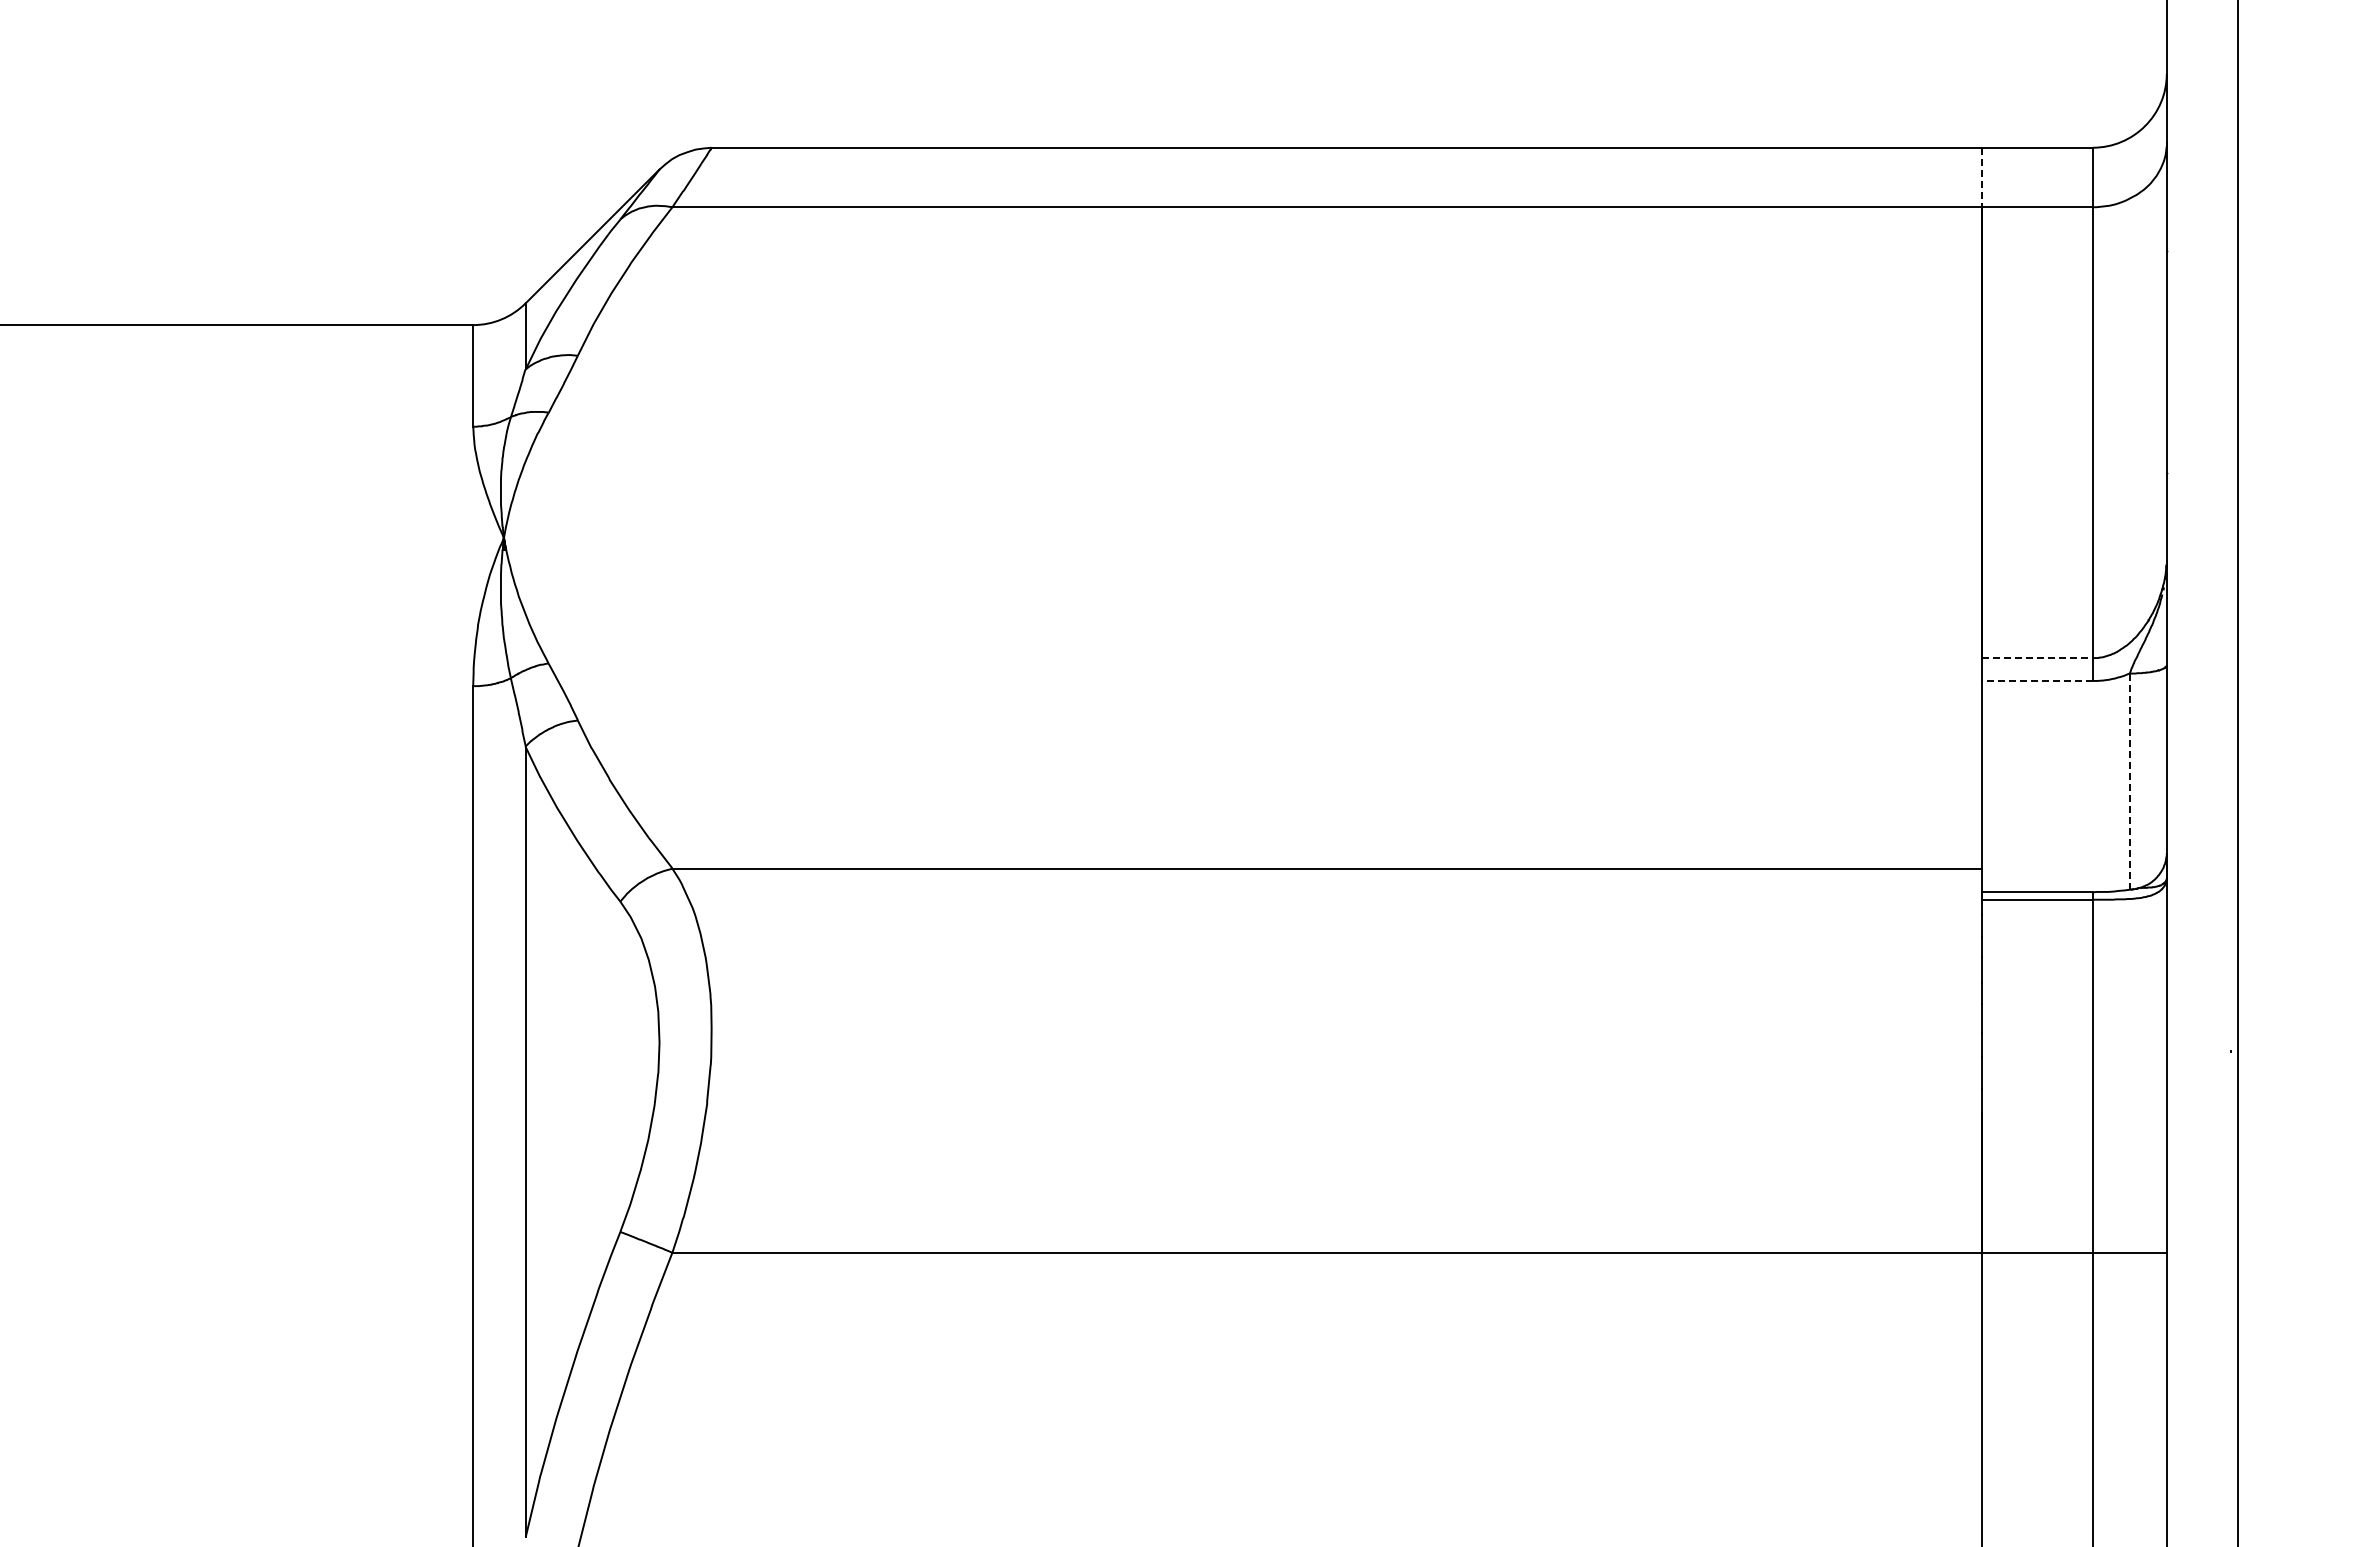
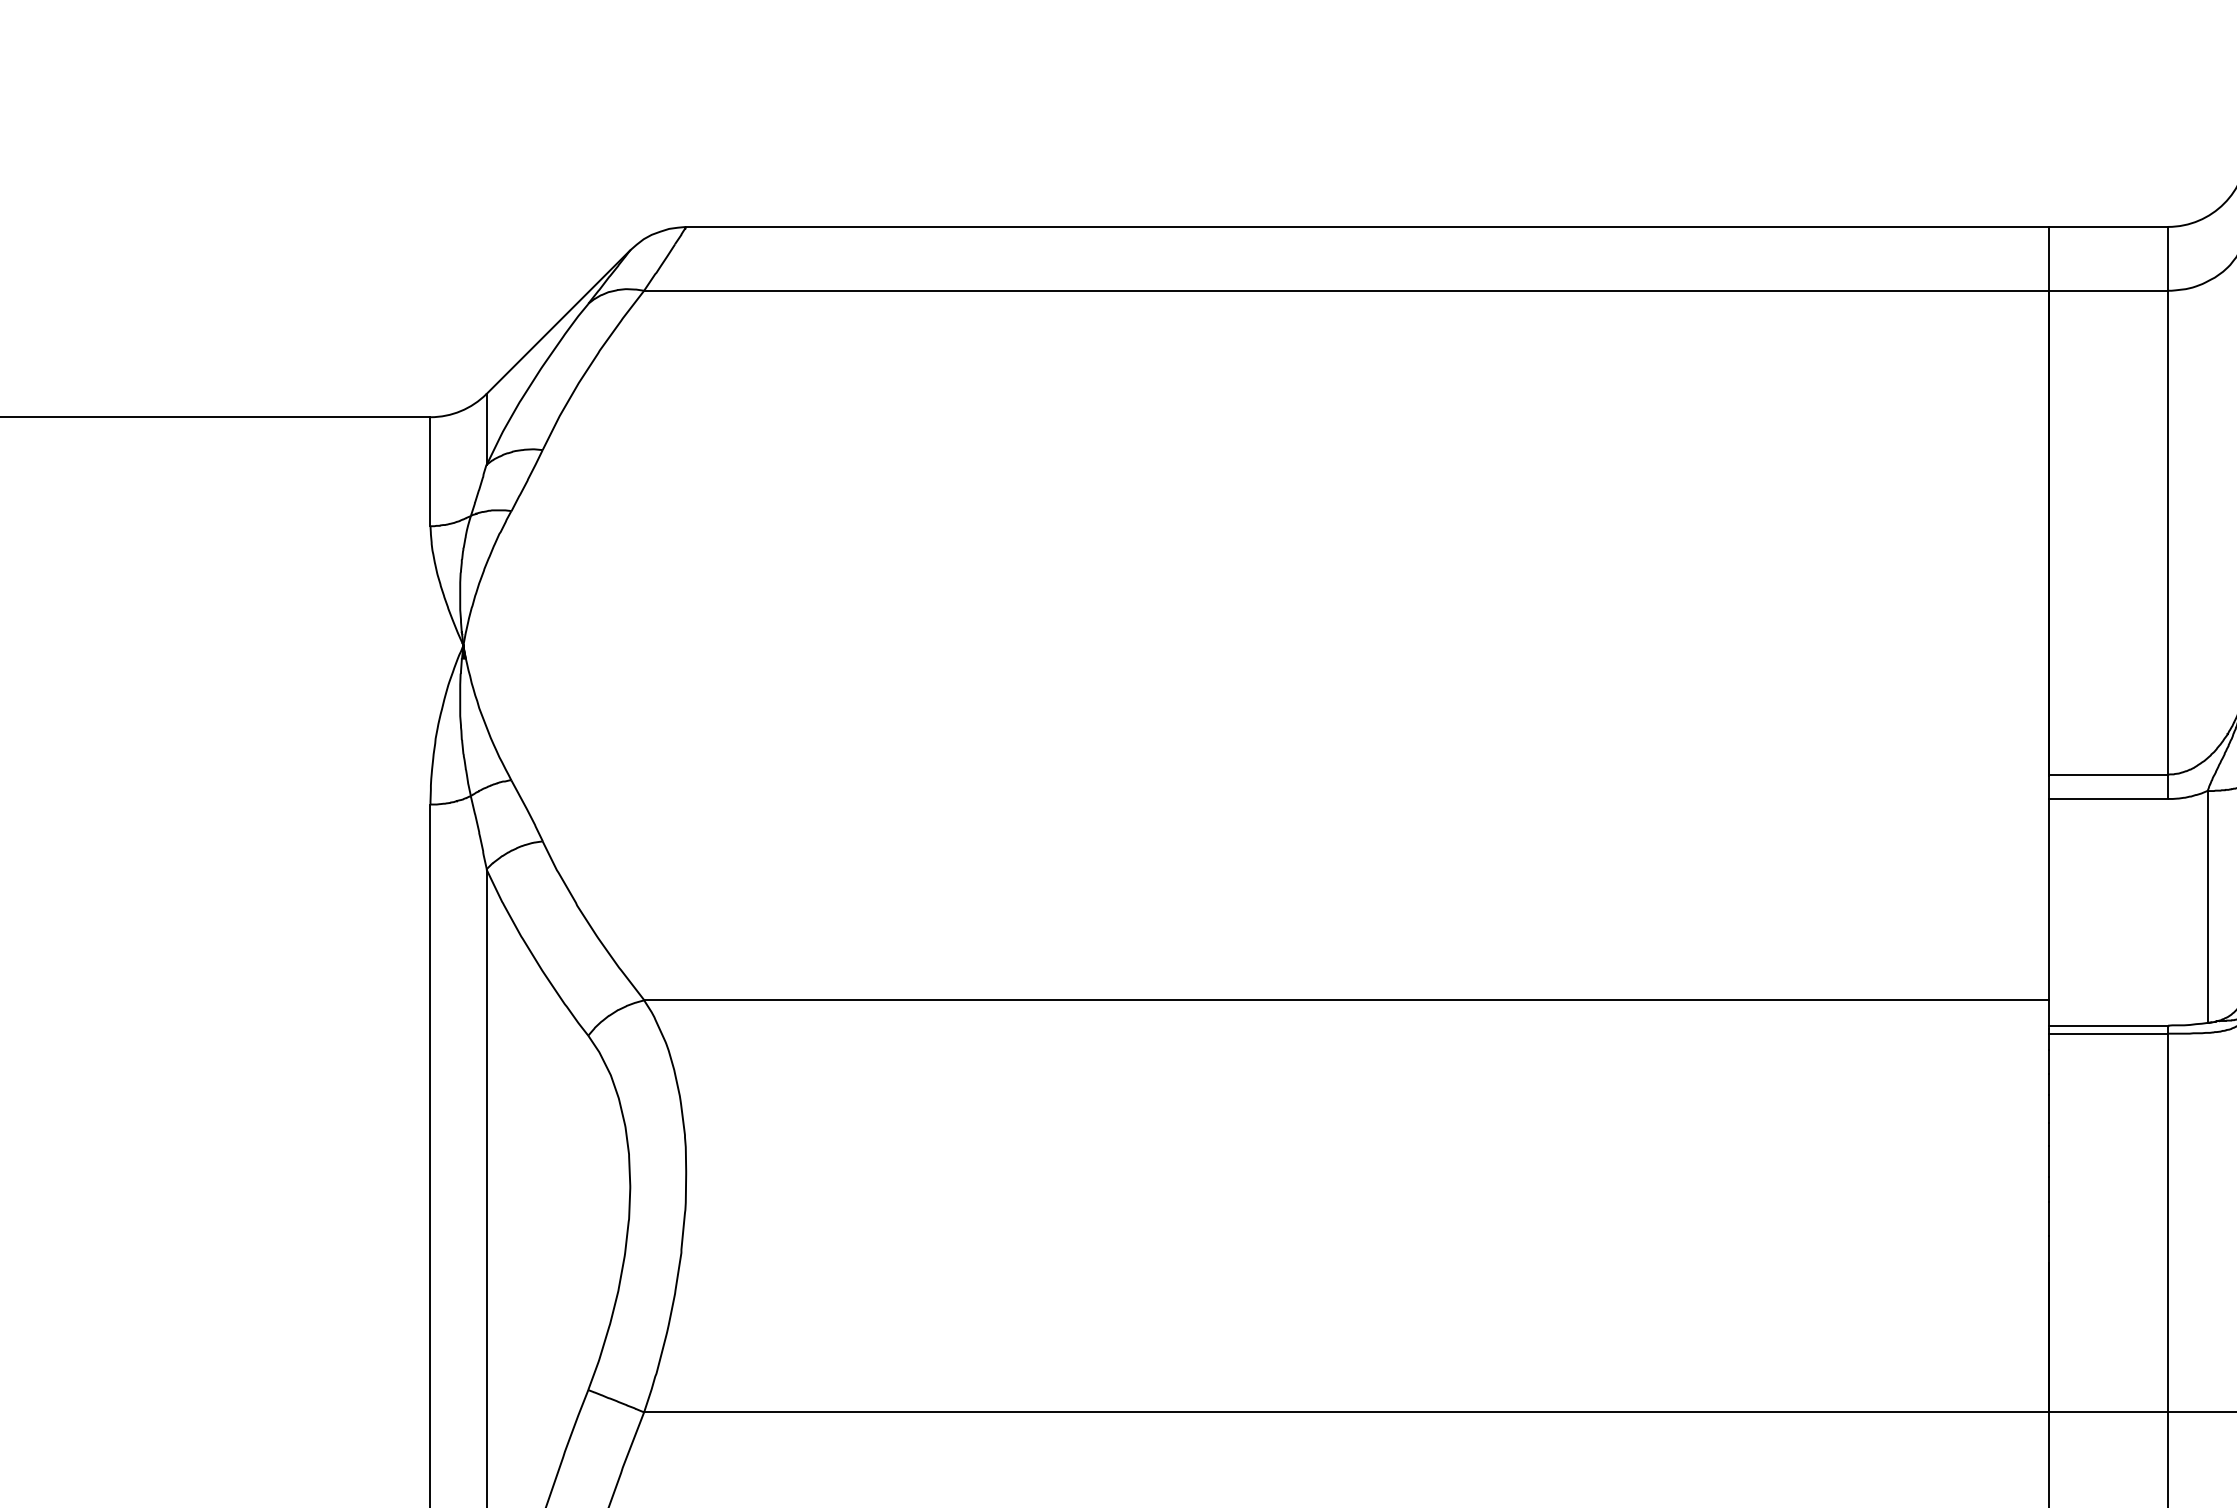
line: (1982, 177) -> (2049, 258), dashed -> solid
line: (2037, 658) -> (2108, 774), dashed -> solid
line: (2036, 680) -> (2107, 798), dashed -> solid
line: (2129, 781) -> (2207, 906), dashed -> solid

